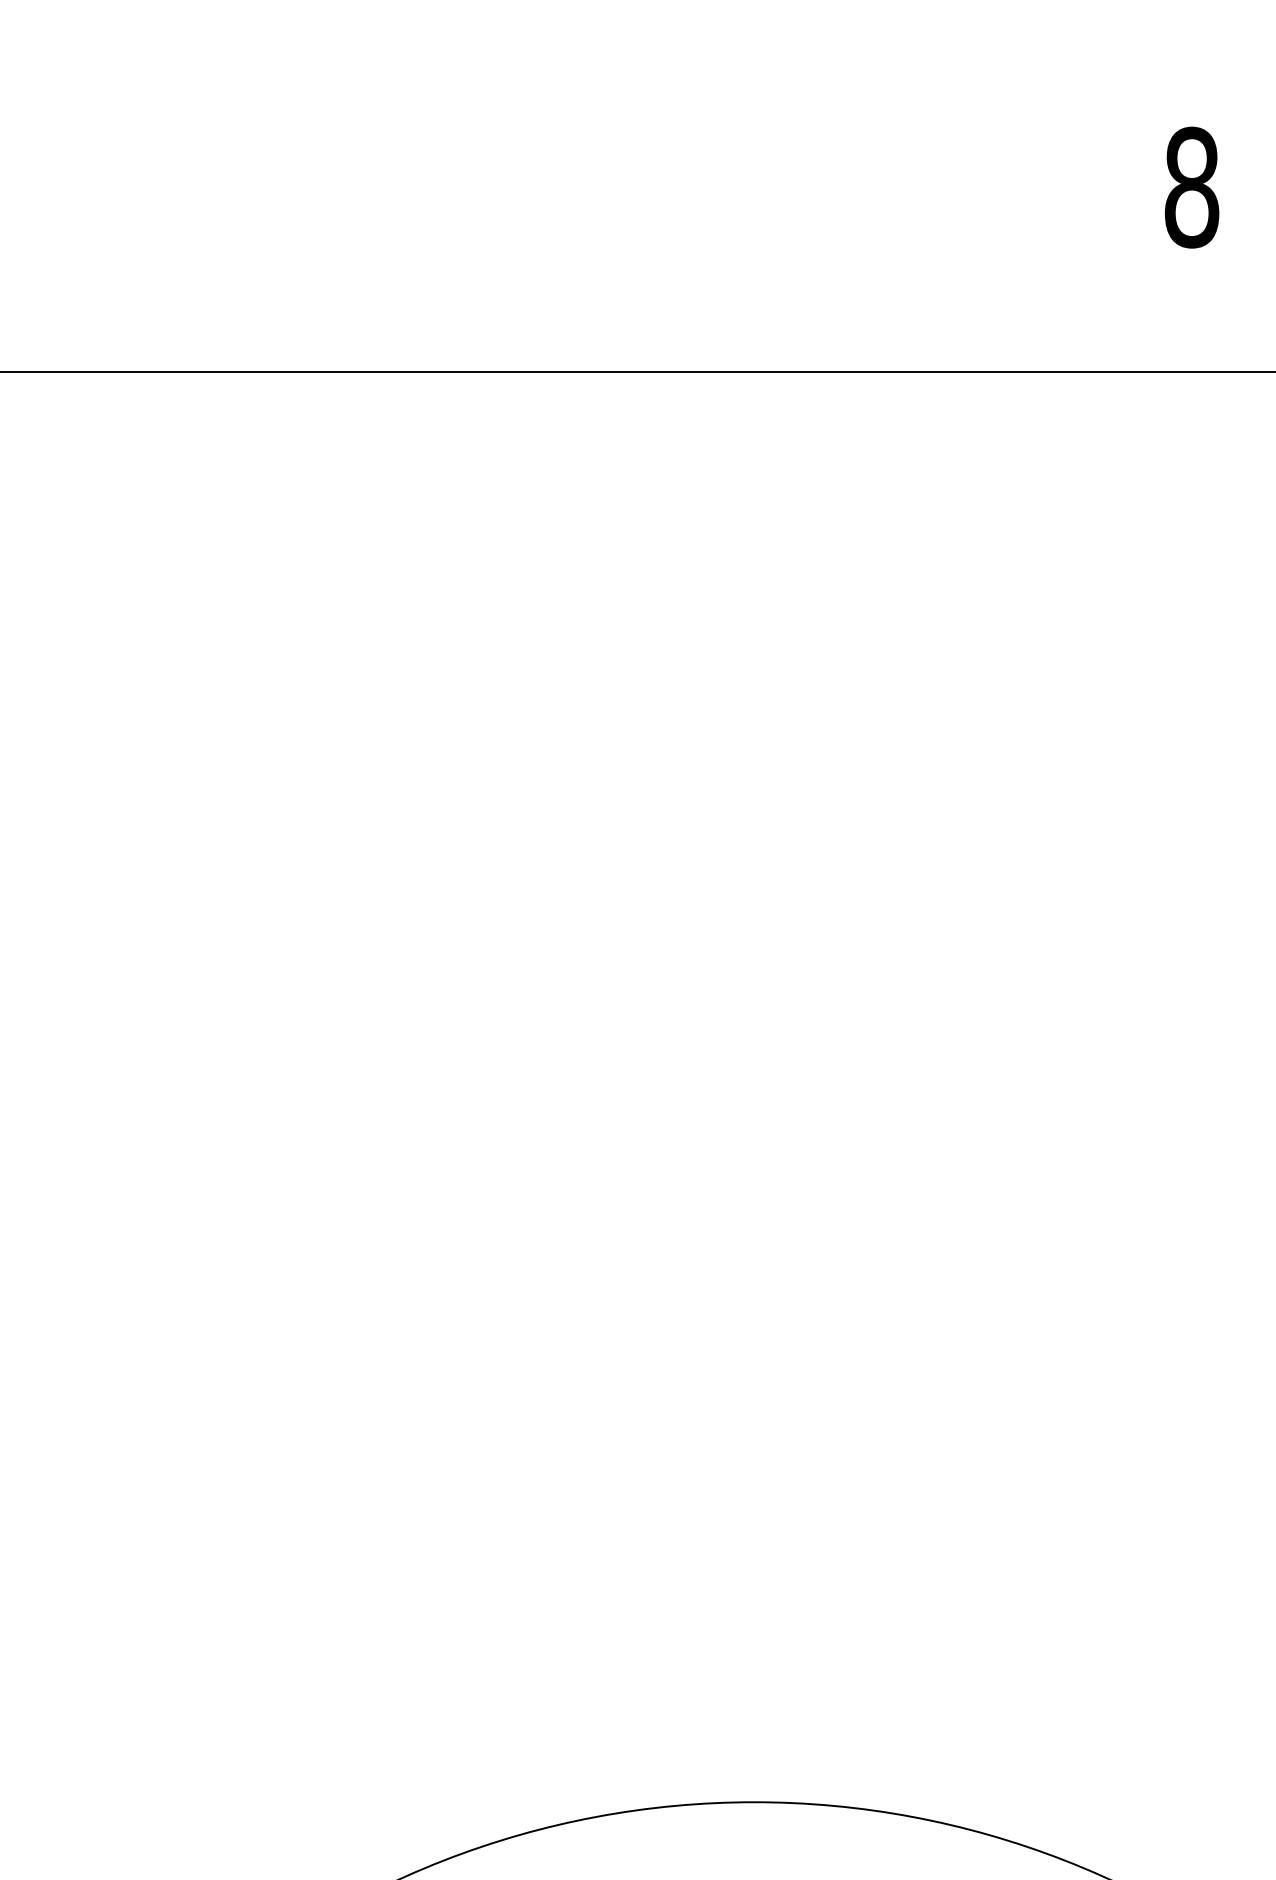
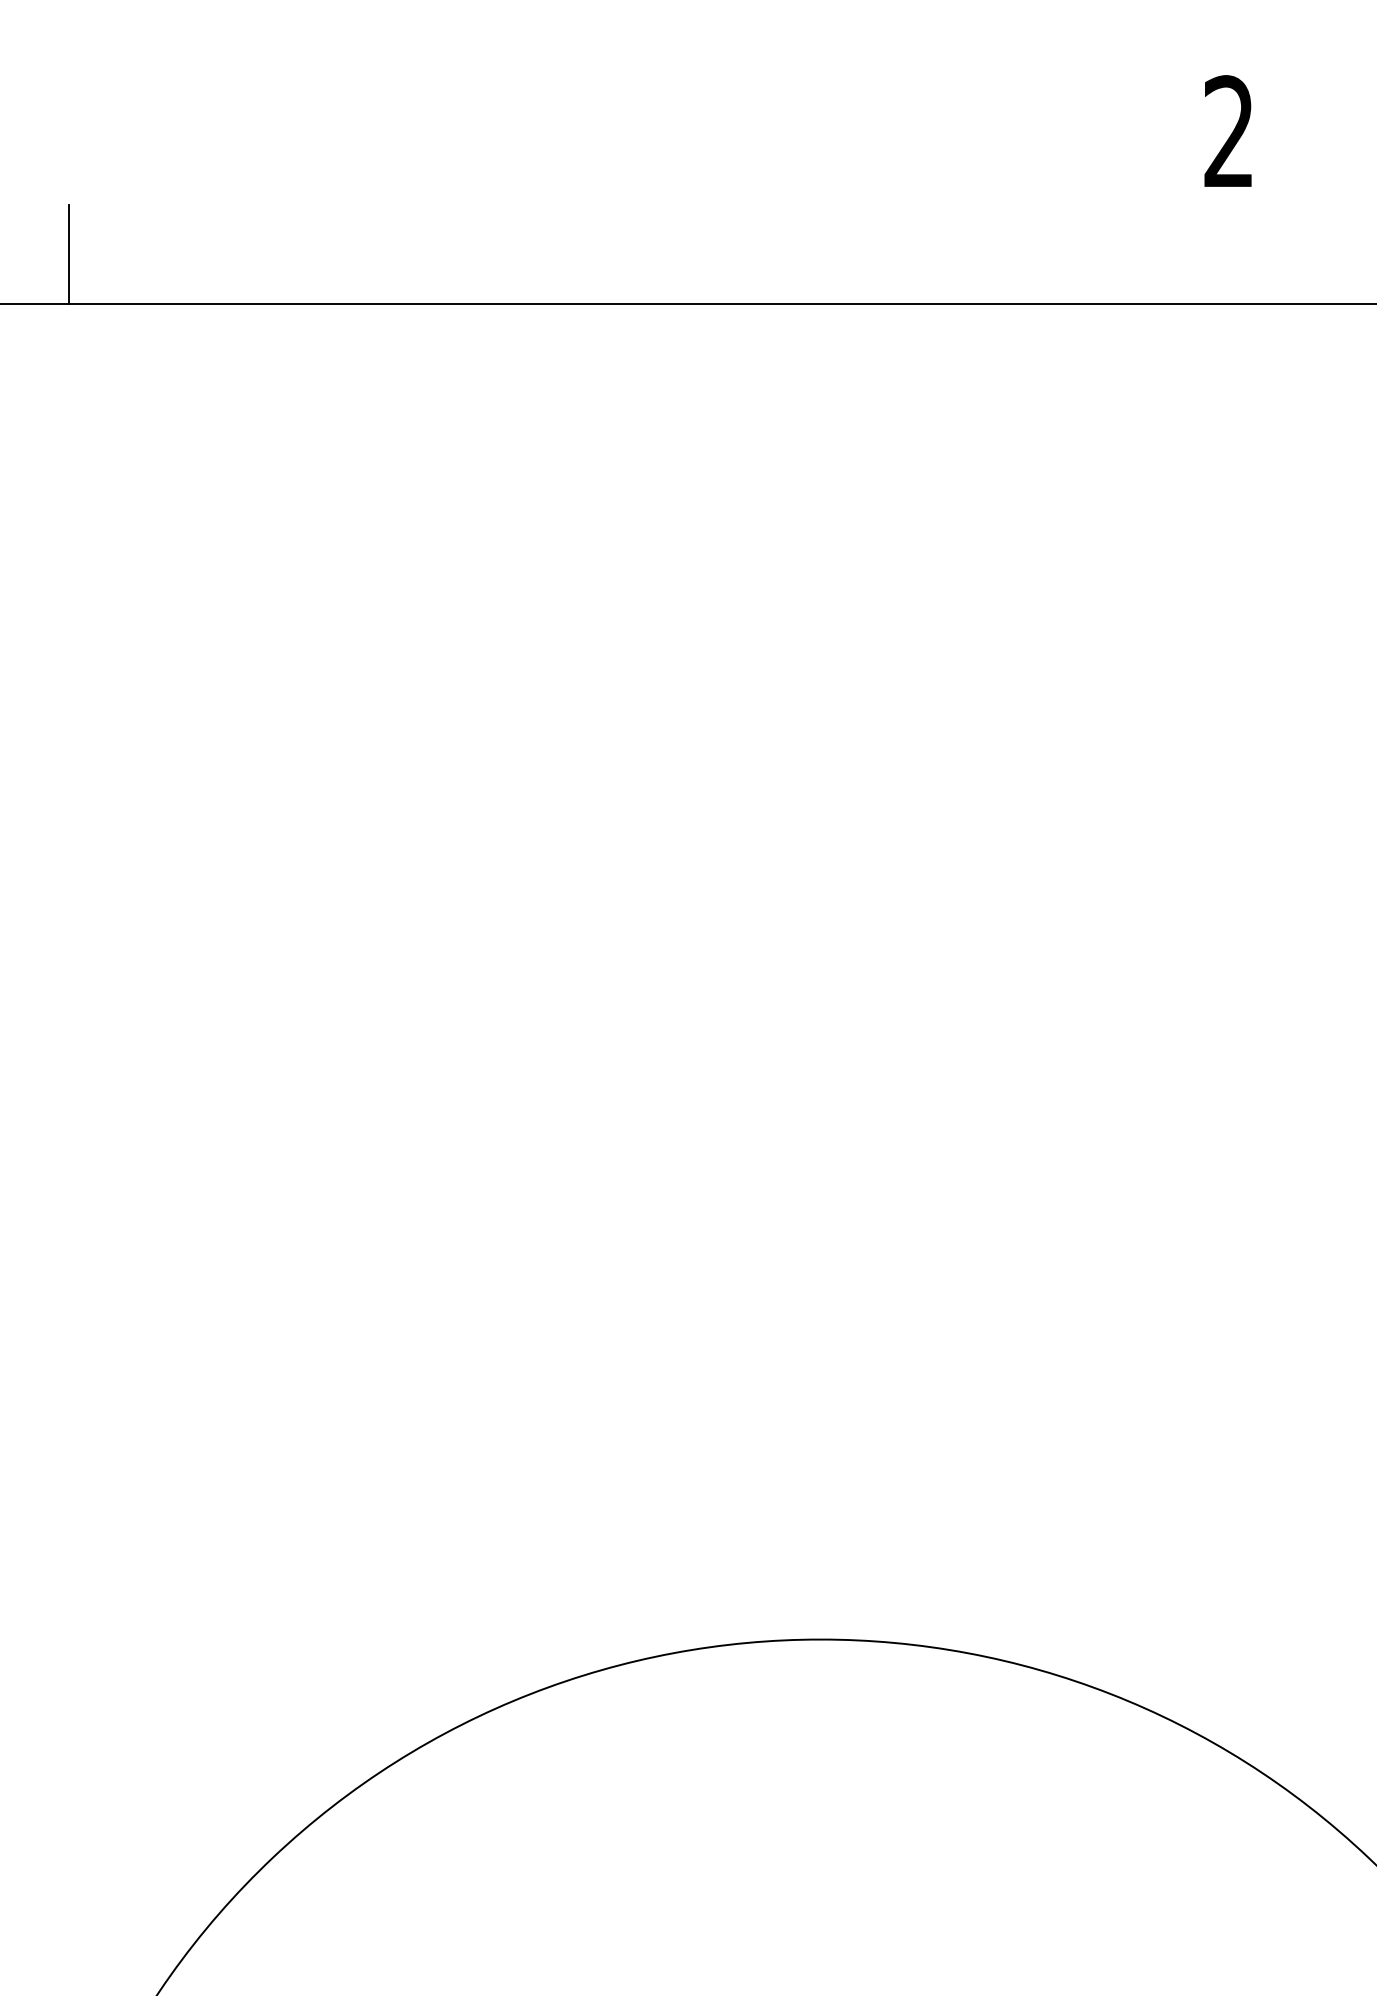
text: (1192, 187) -> (1229, 131), 8 -> 2

